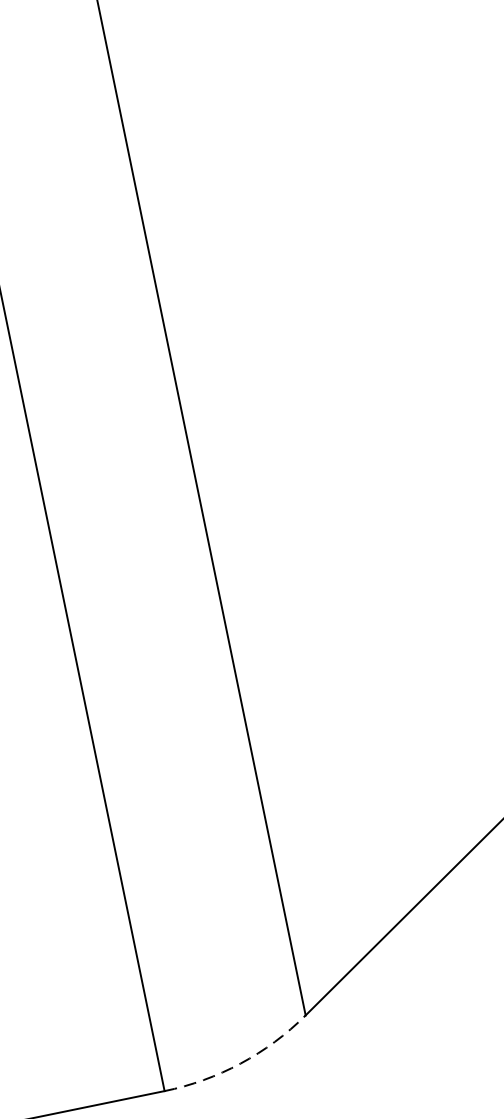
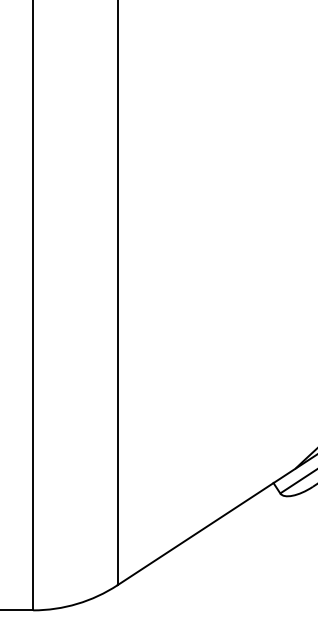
arc: (240, 1062) -> (77, 603), dashed -> solid

